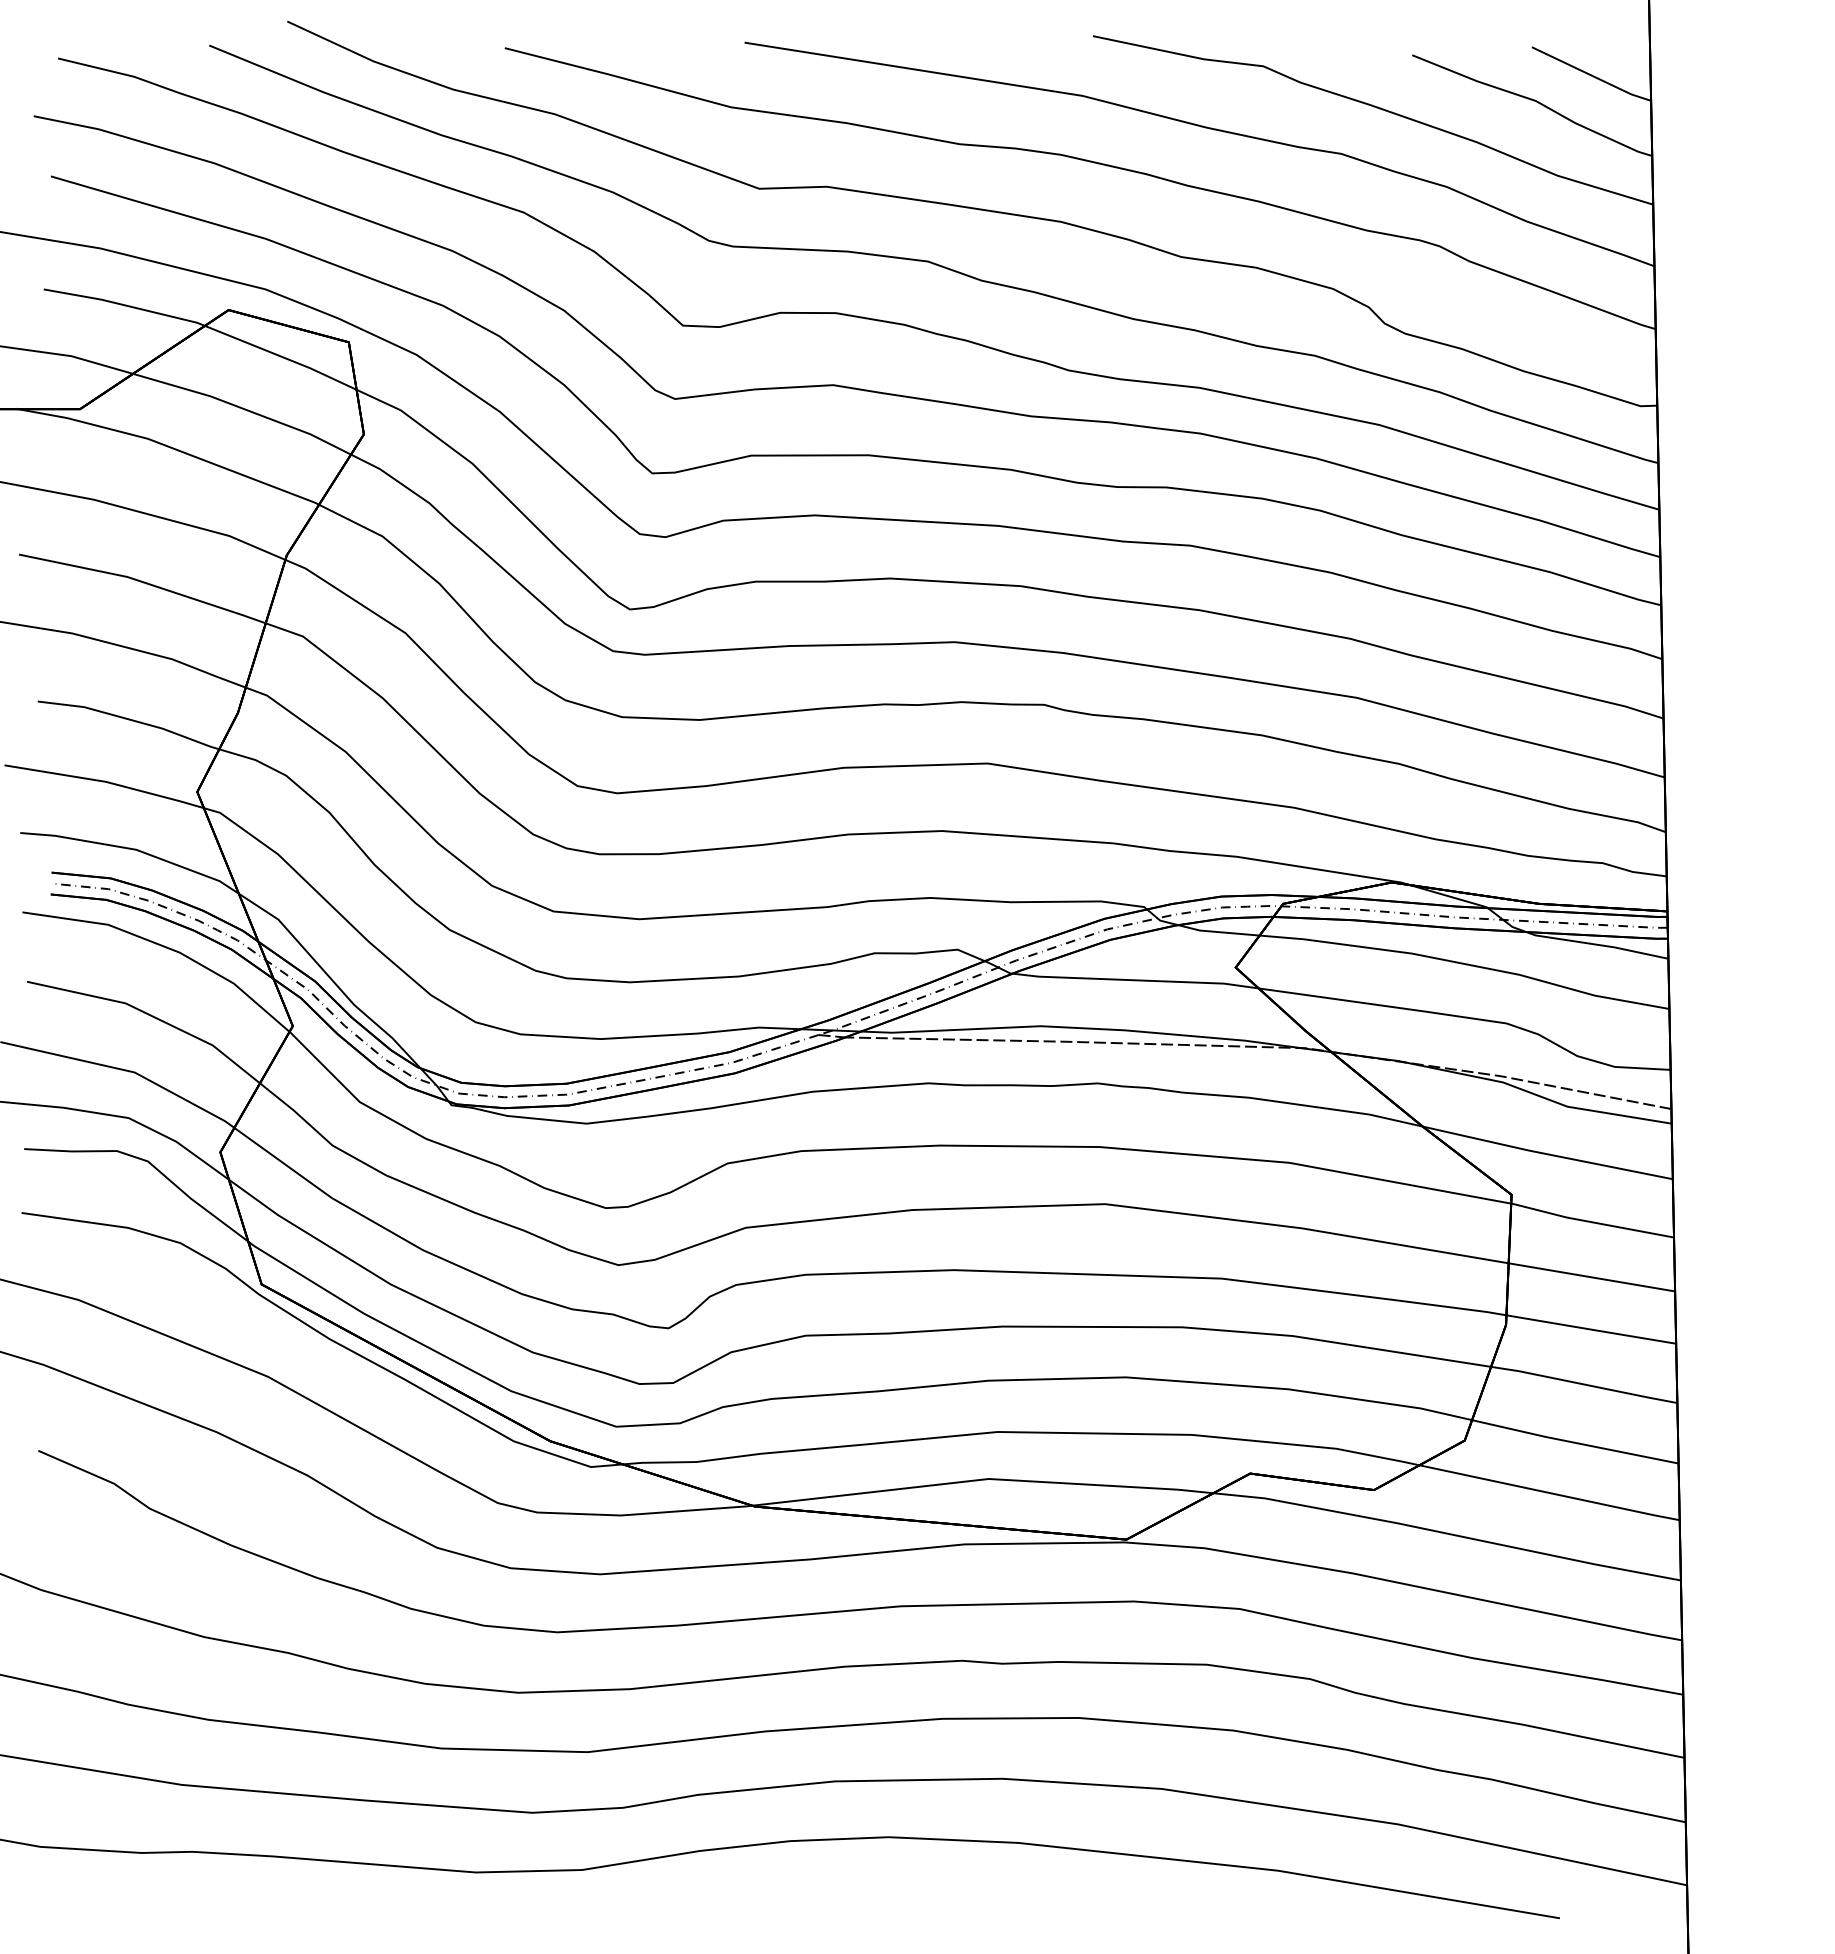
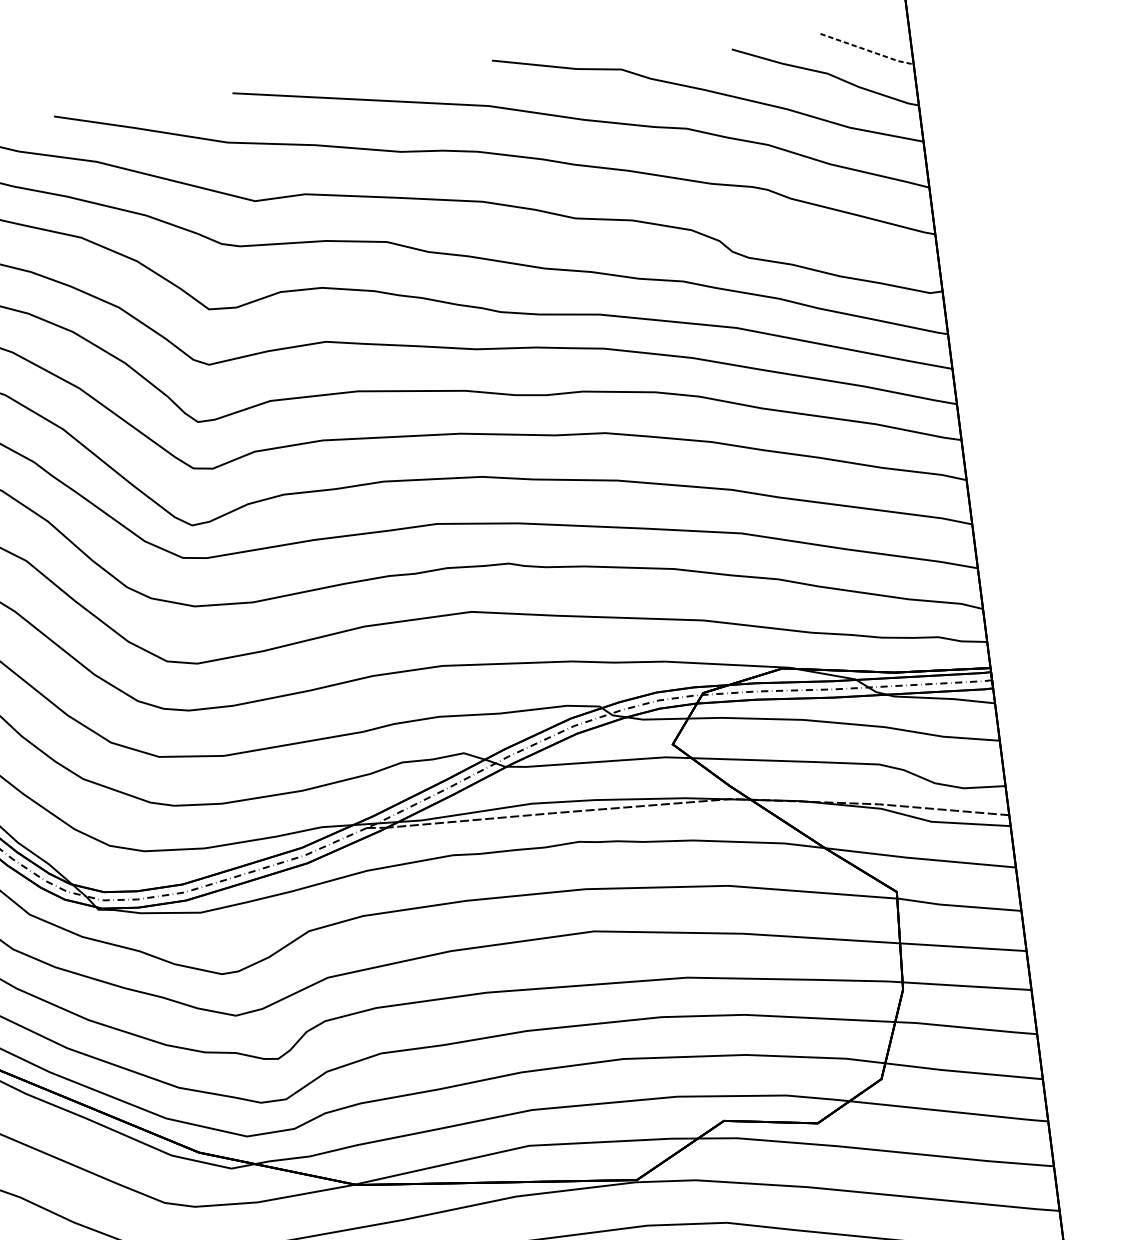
line: (1591, 75) -> (867, 50), solid -> dashed

